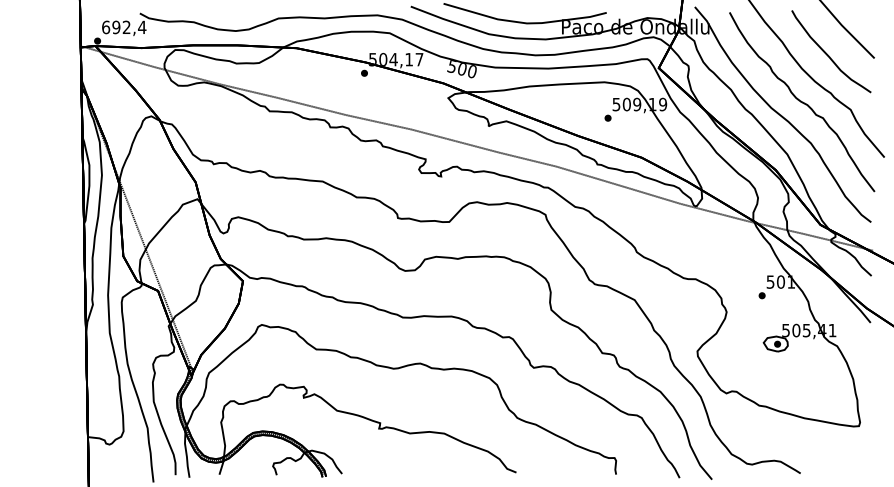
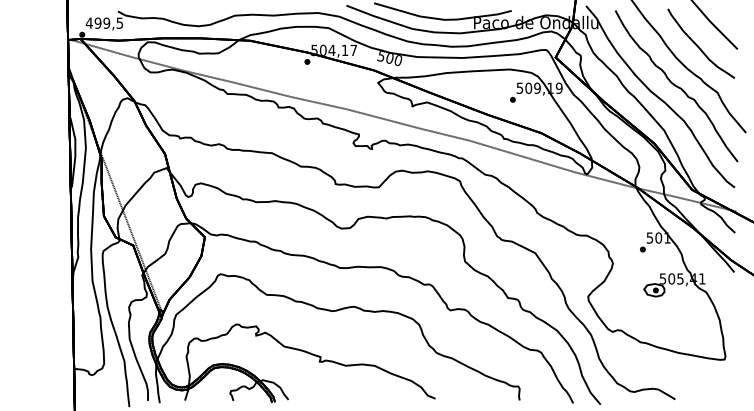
text: (123, 26) -> (104, 22), 692,4 -> 499,5

